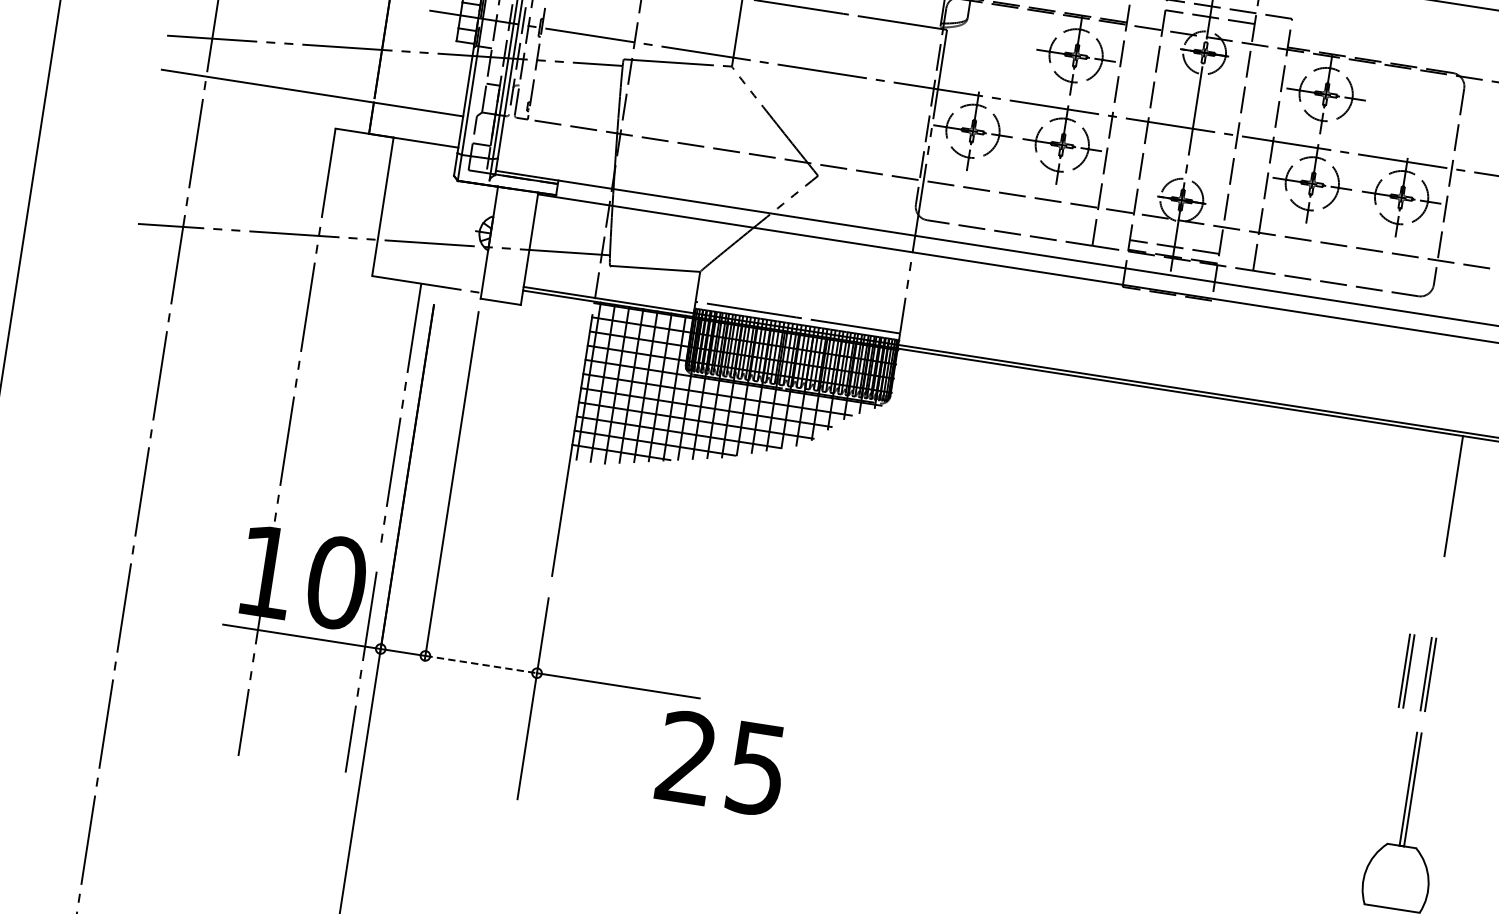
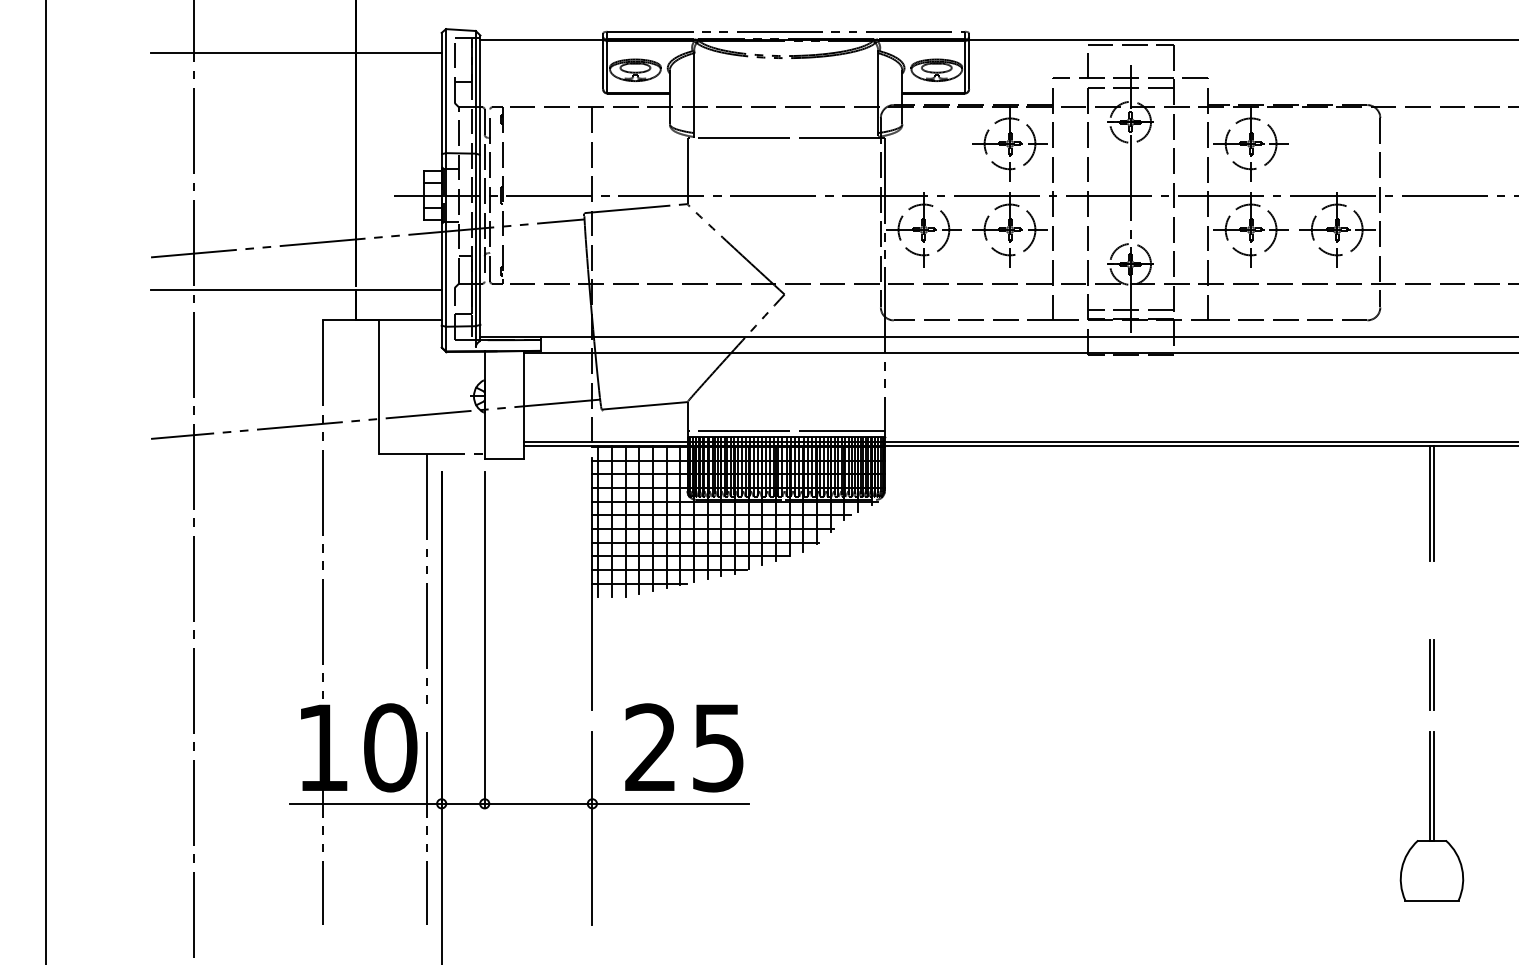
line: (1458, 496) -> (1434, 503), added
line: (481, 664) -> (538, 803), dashed -> solid
part: (1406, 670) -> (1410, 674), removed
text: (721, 763) -> (684, 747), moved

